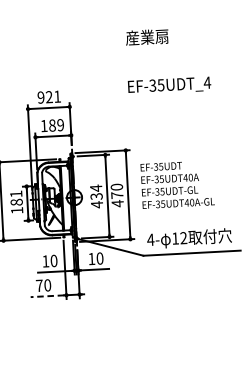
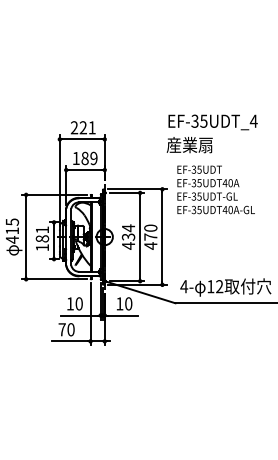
text: (146, 37) -> (189, 145), moved
text: (41, 97) -> (74, 127), 921 -> 221
text: (177, 184) -> (215, 189), moved
line: (46, 296) -> (69, 341), dashed -> solid

